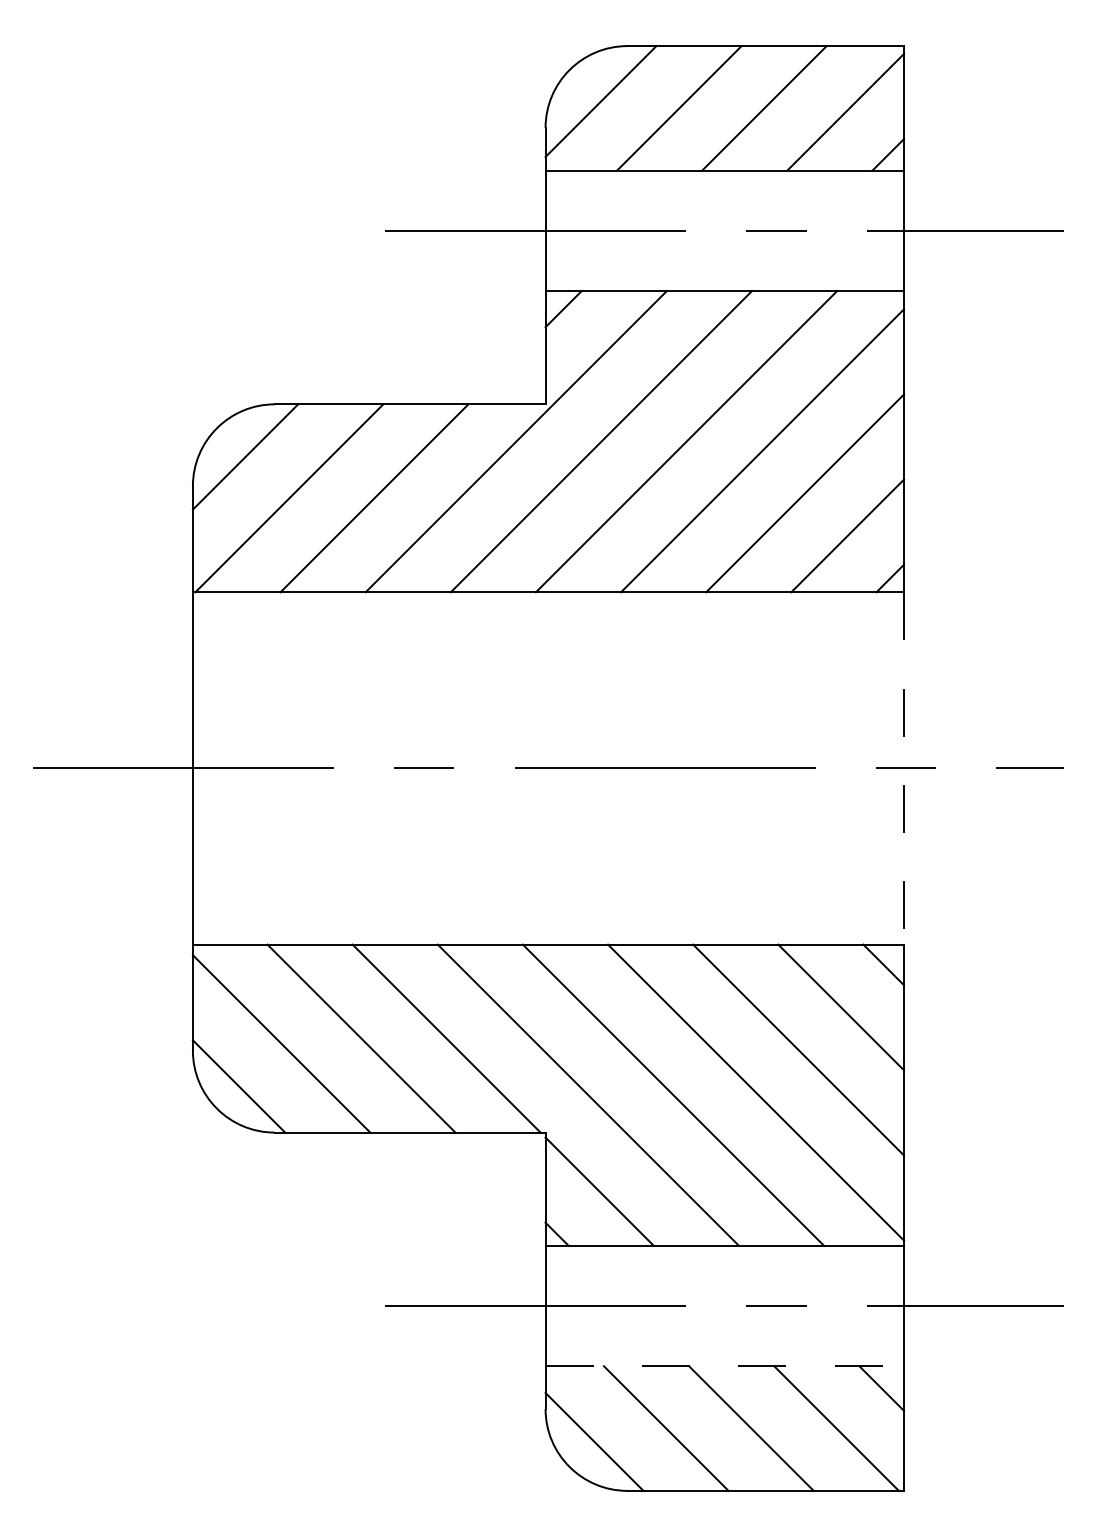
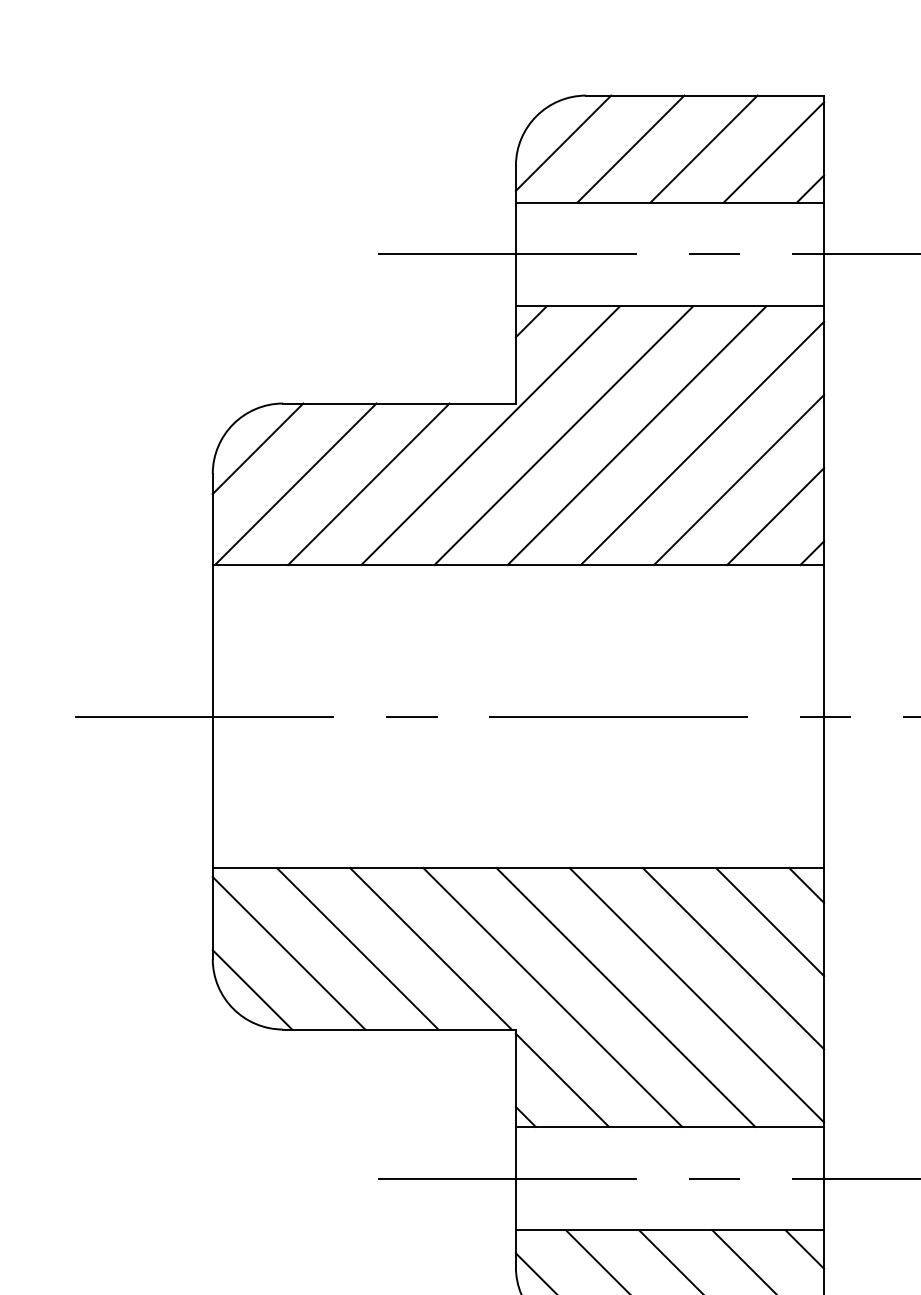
line: (904, 768) -> (824, 716), dashed -> solid
line: (725, 1366) -> (670, 1230), dashed -> solid

